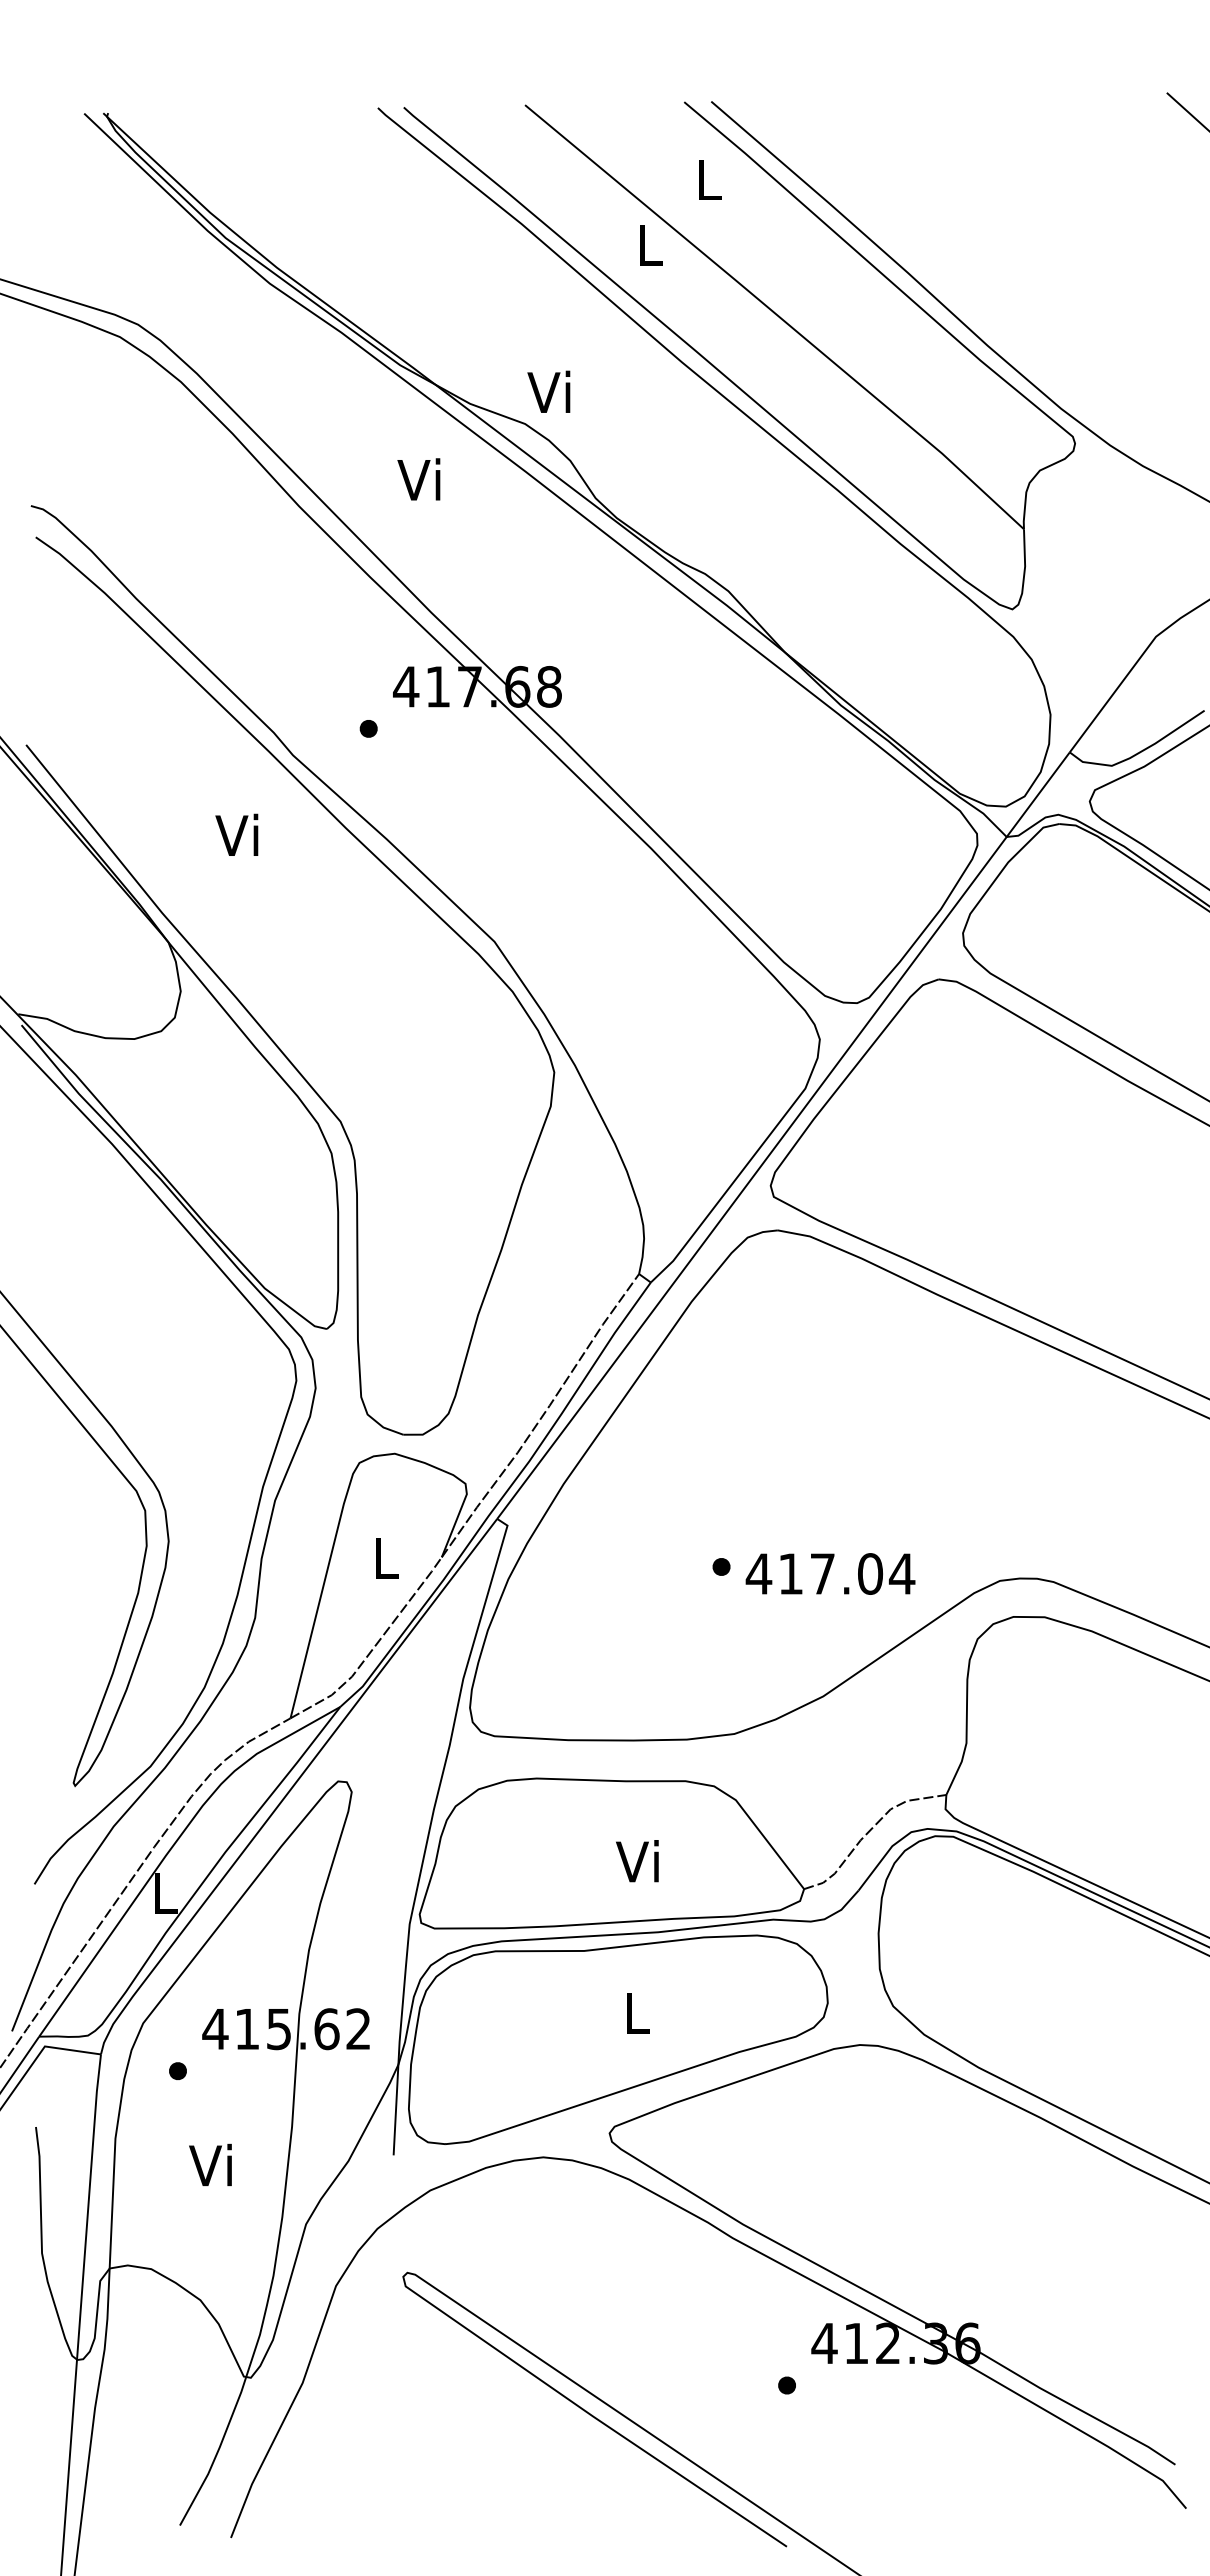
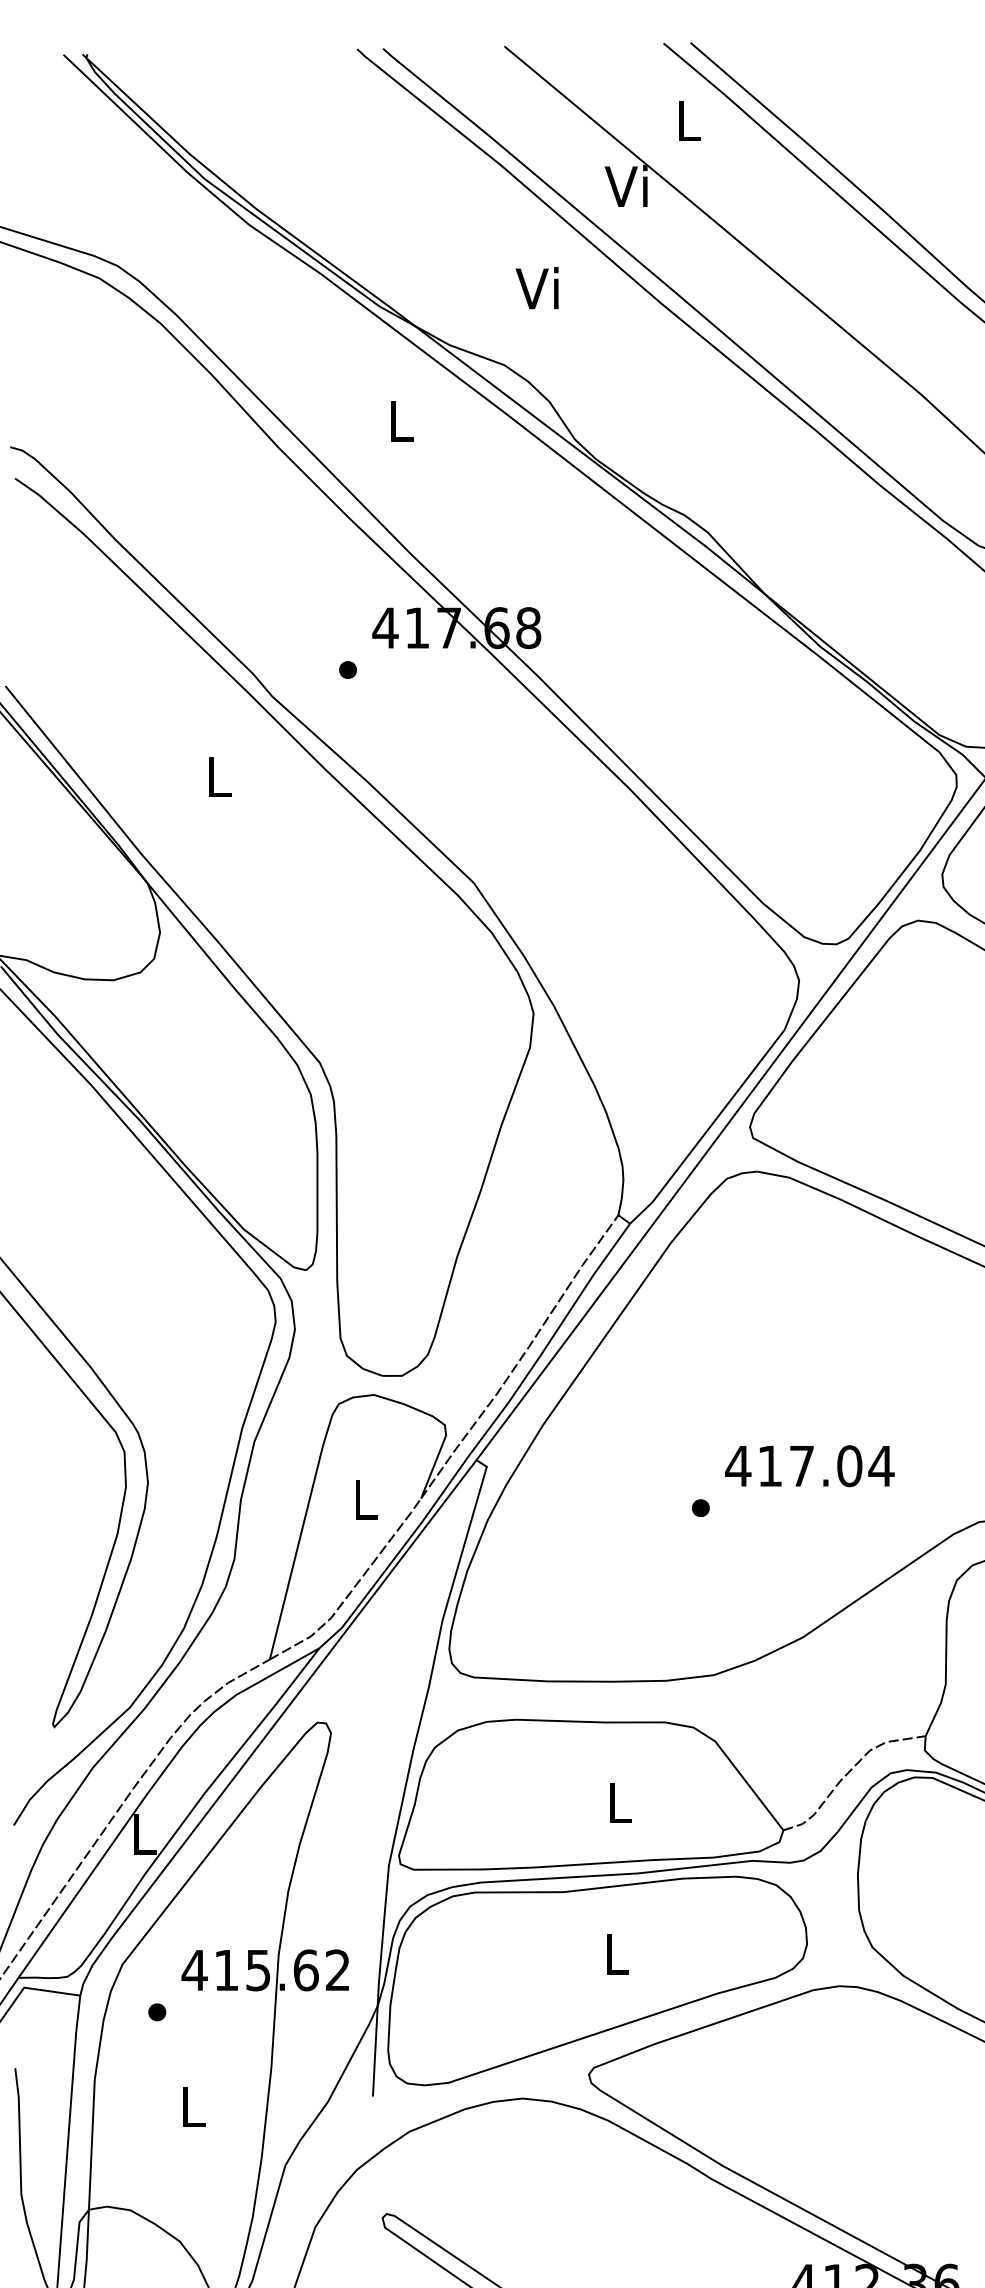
text: (646, 244) -> (625, 185), L -> Vi
text: (548, 391) -> (536, 287), moved
text: (418, 479) -> (397, 420), Vi -> L
text: (236, 834) -> (215, 775), Vi -> L
text: (830, 1573) -> (809, 1465), moved
text: (637, 1861) -> (616, 1802), Vi -> L
text: (210, 2164) -> (189, 2105), Vi -> L

